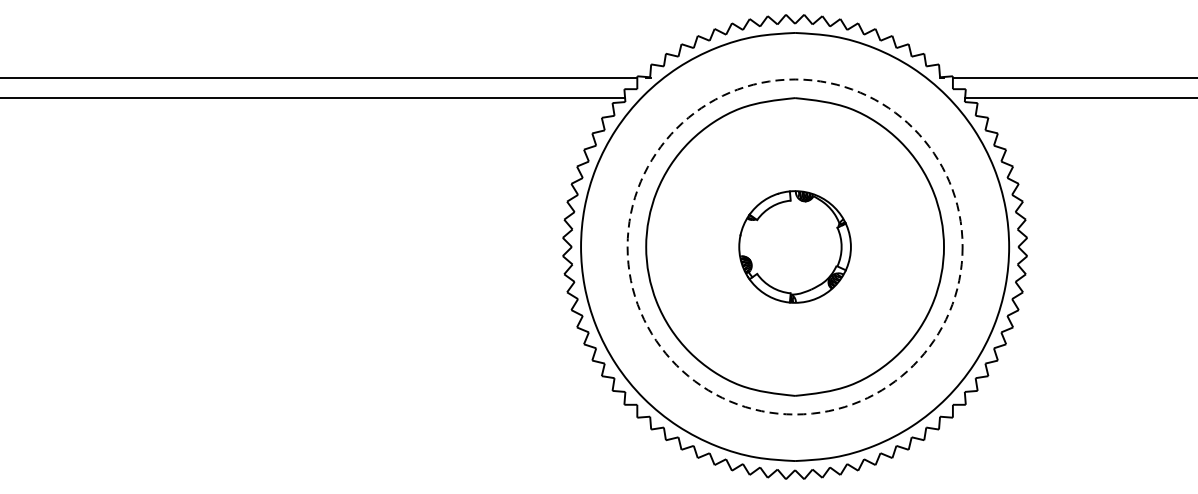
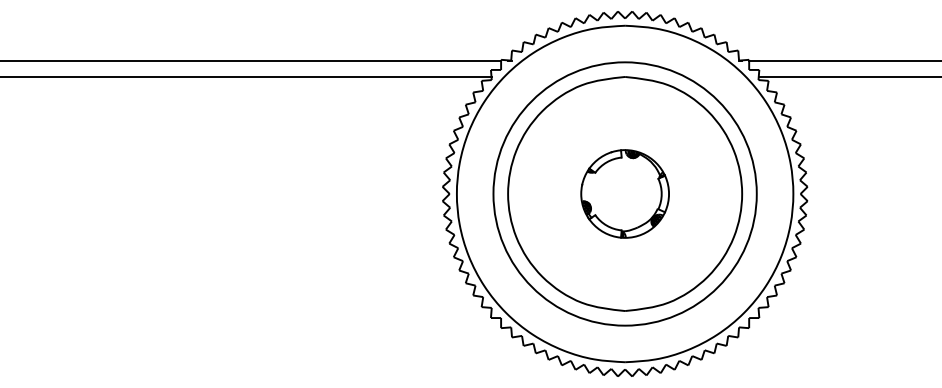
circle: (794, 246) -> (624, 193), dashed -> solid

